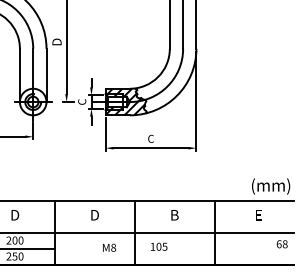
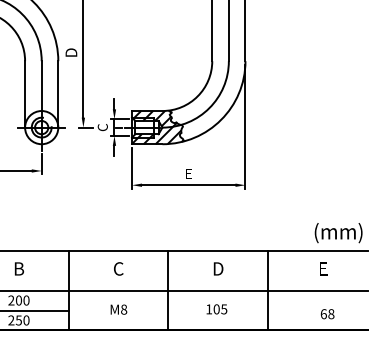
text: (150, 138) -> (188, 173), C -> E
text: (15, 214) -> (19, 268), D -> B
text: (94, 214) -> (118, 268), D -> C
text: (174, 214) -> (218, 268), B -> D
text: (282, 244) -> (327, 314), moved
text: (158, 246) -> (216, 309), moved
text: (109, 247) -> (118, 309), moved

